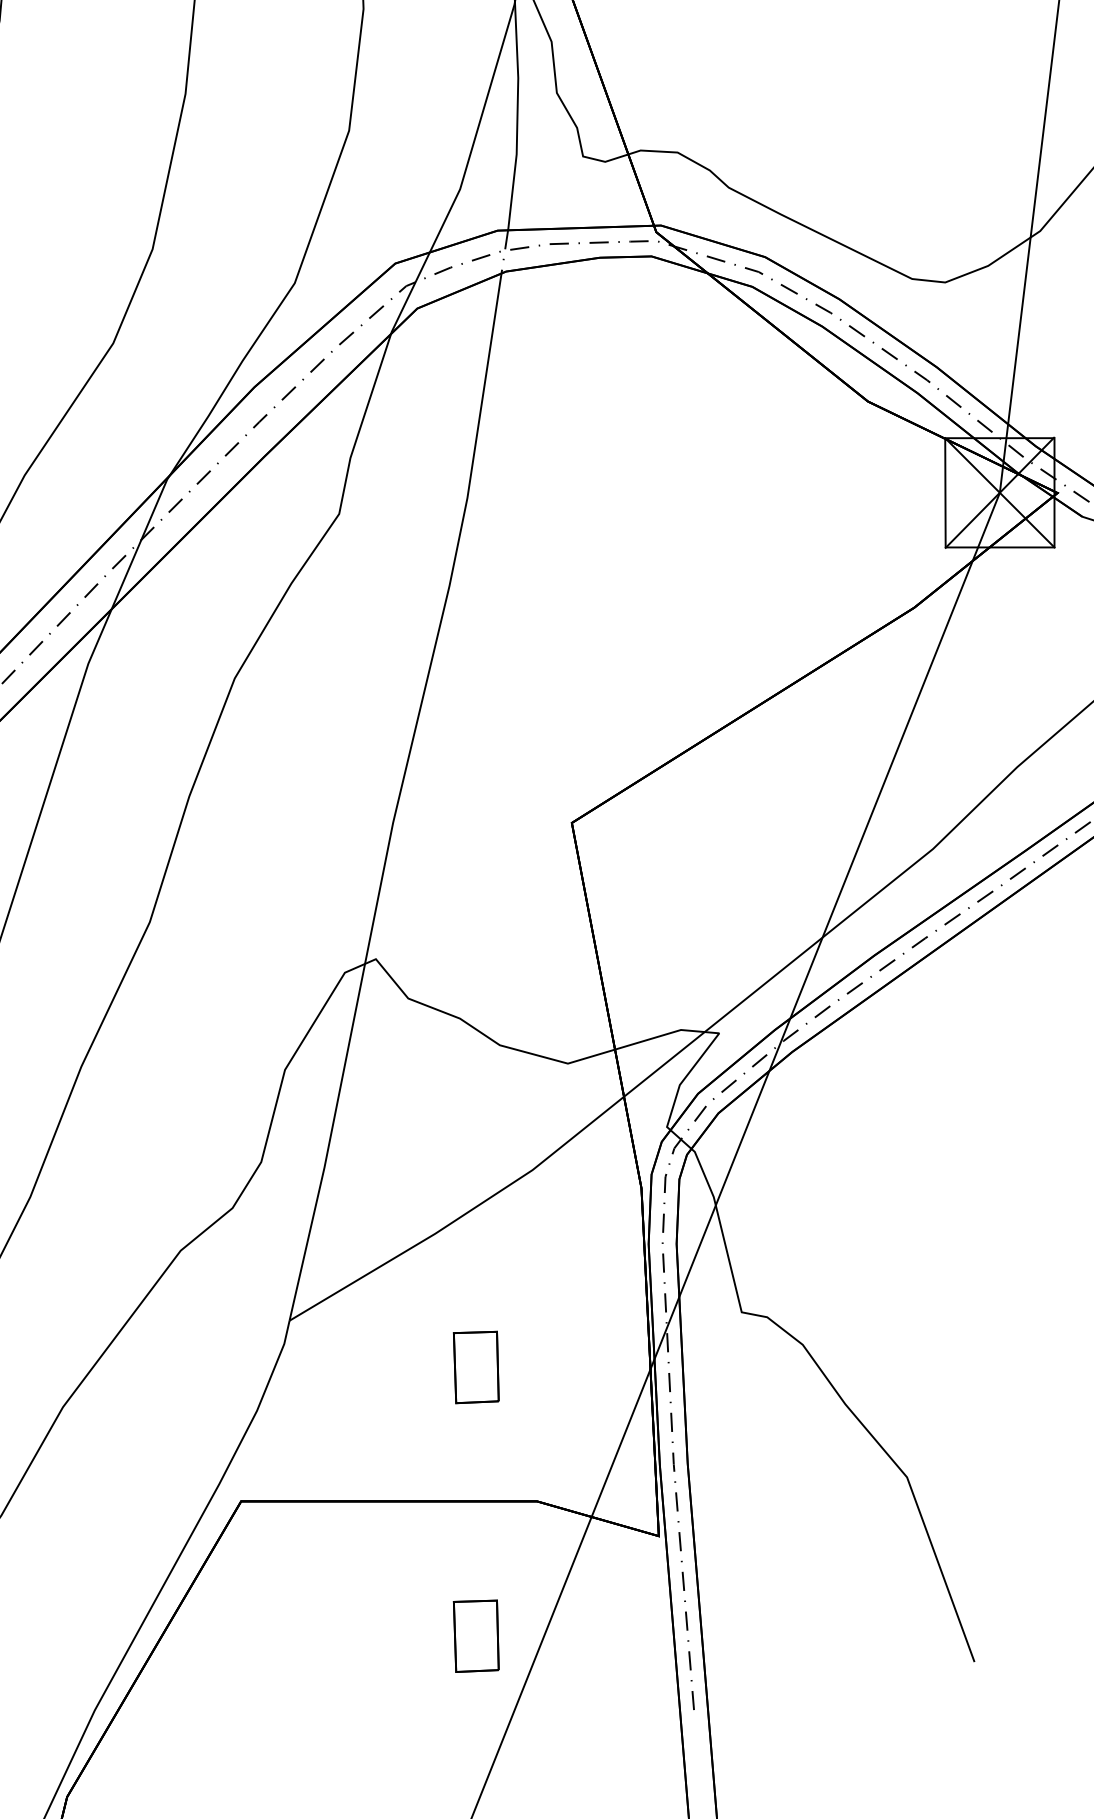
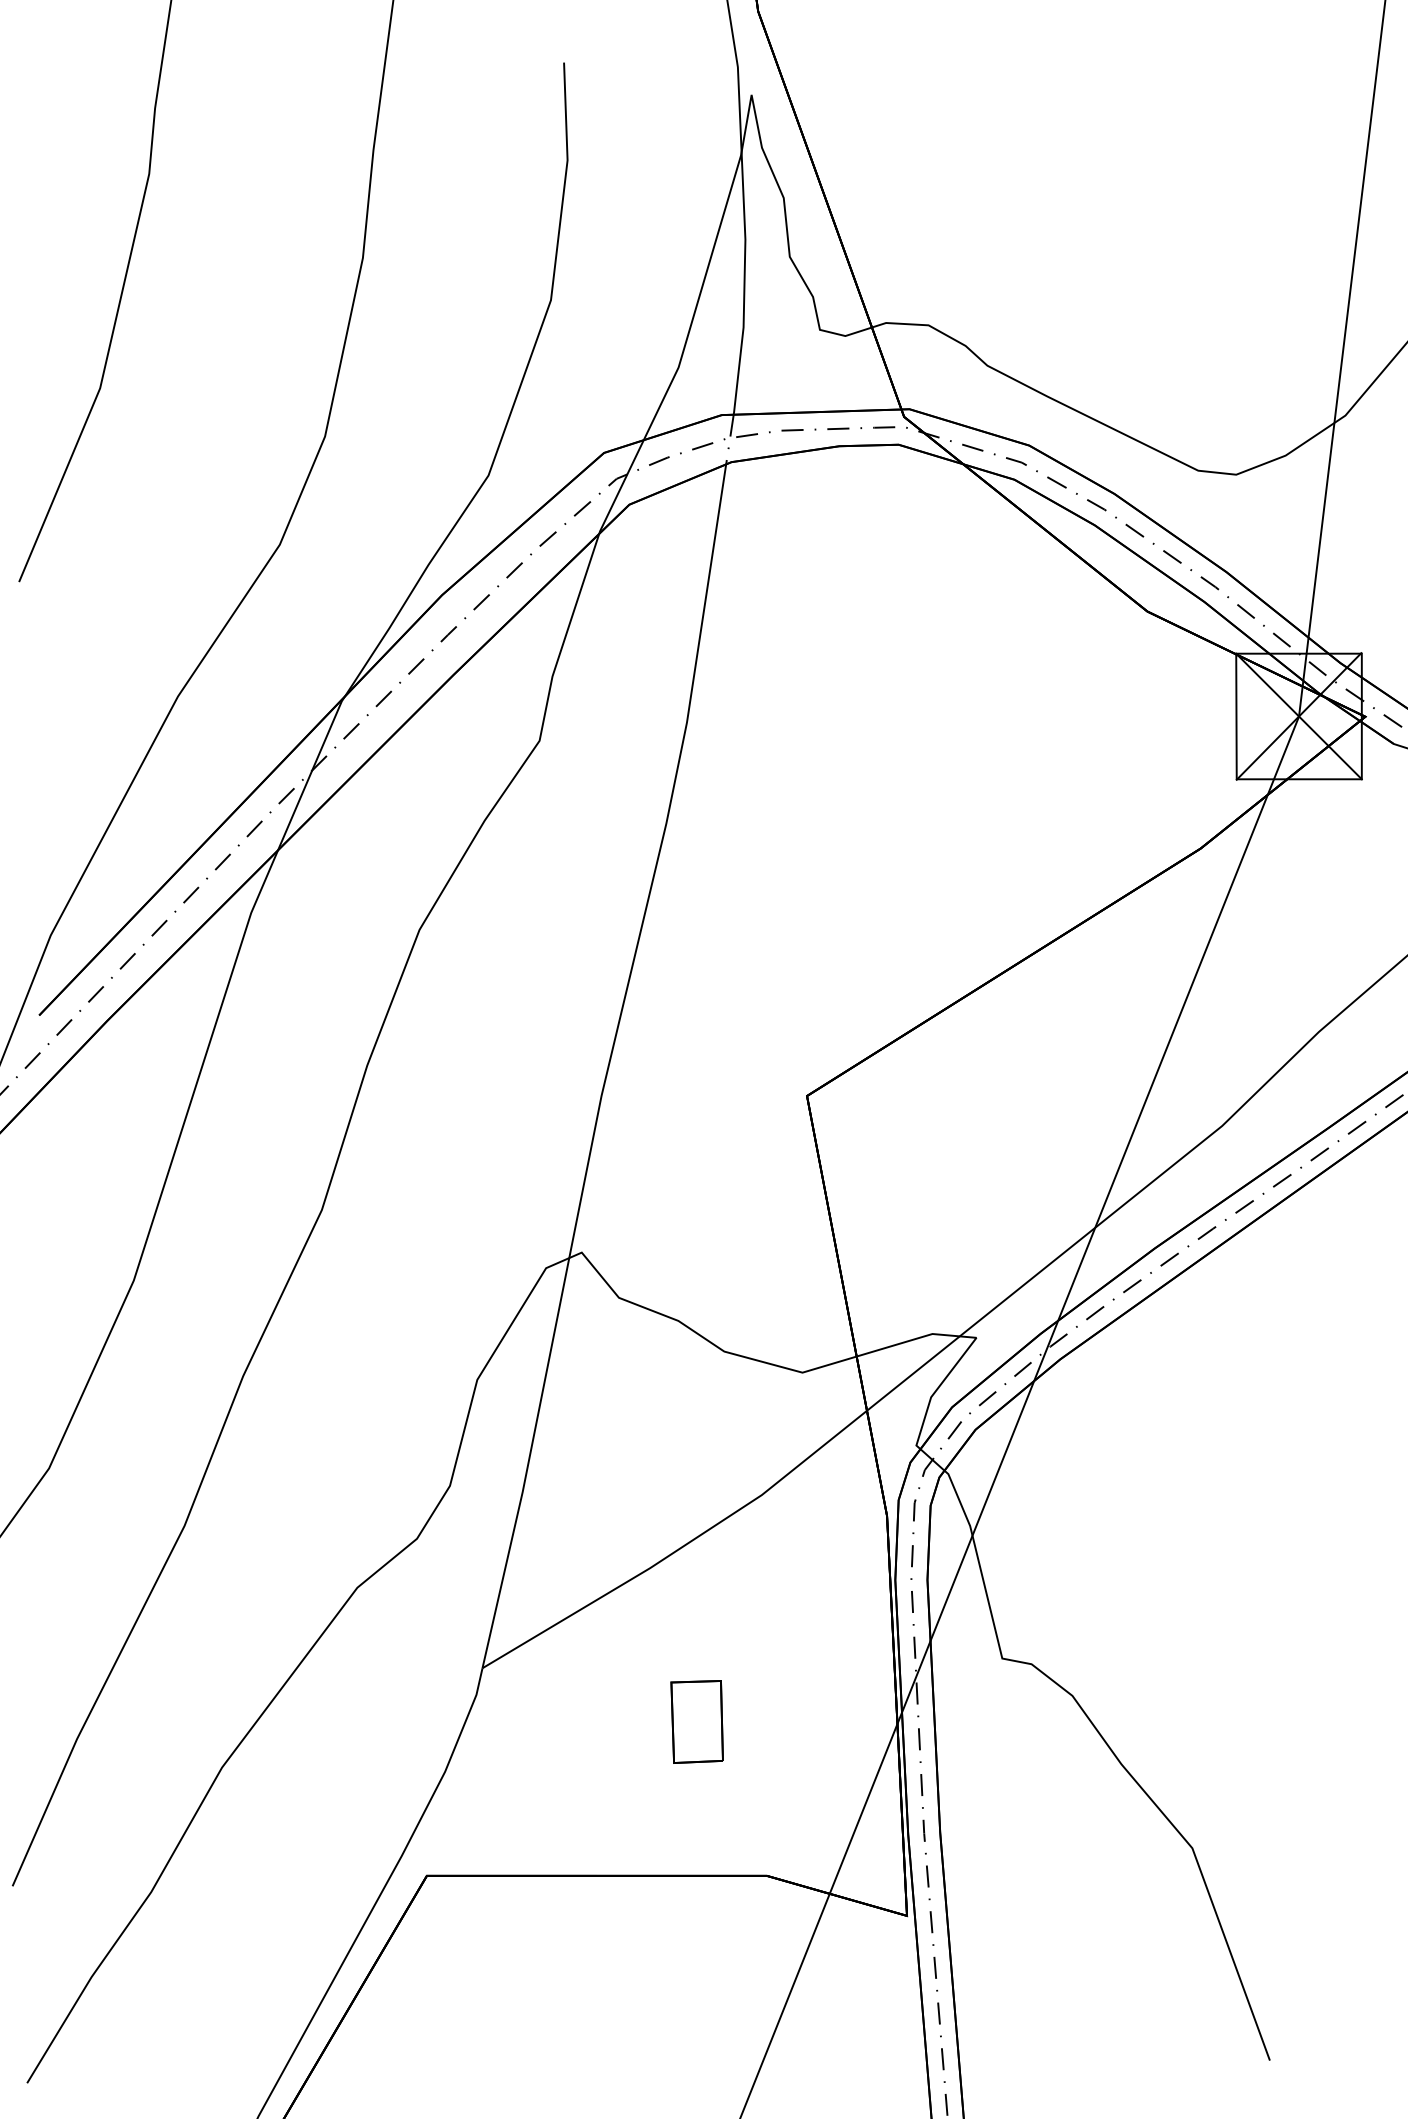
part: (475, 1635) -> (696, 2030), removed

